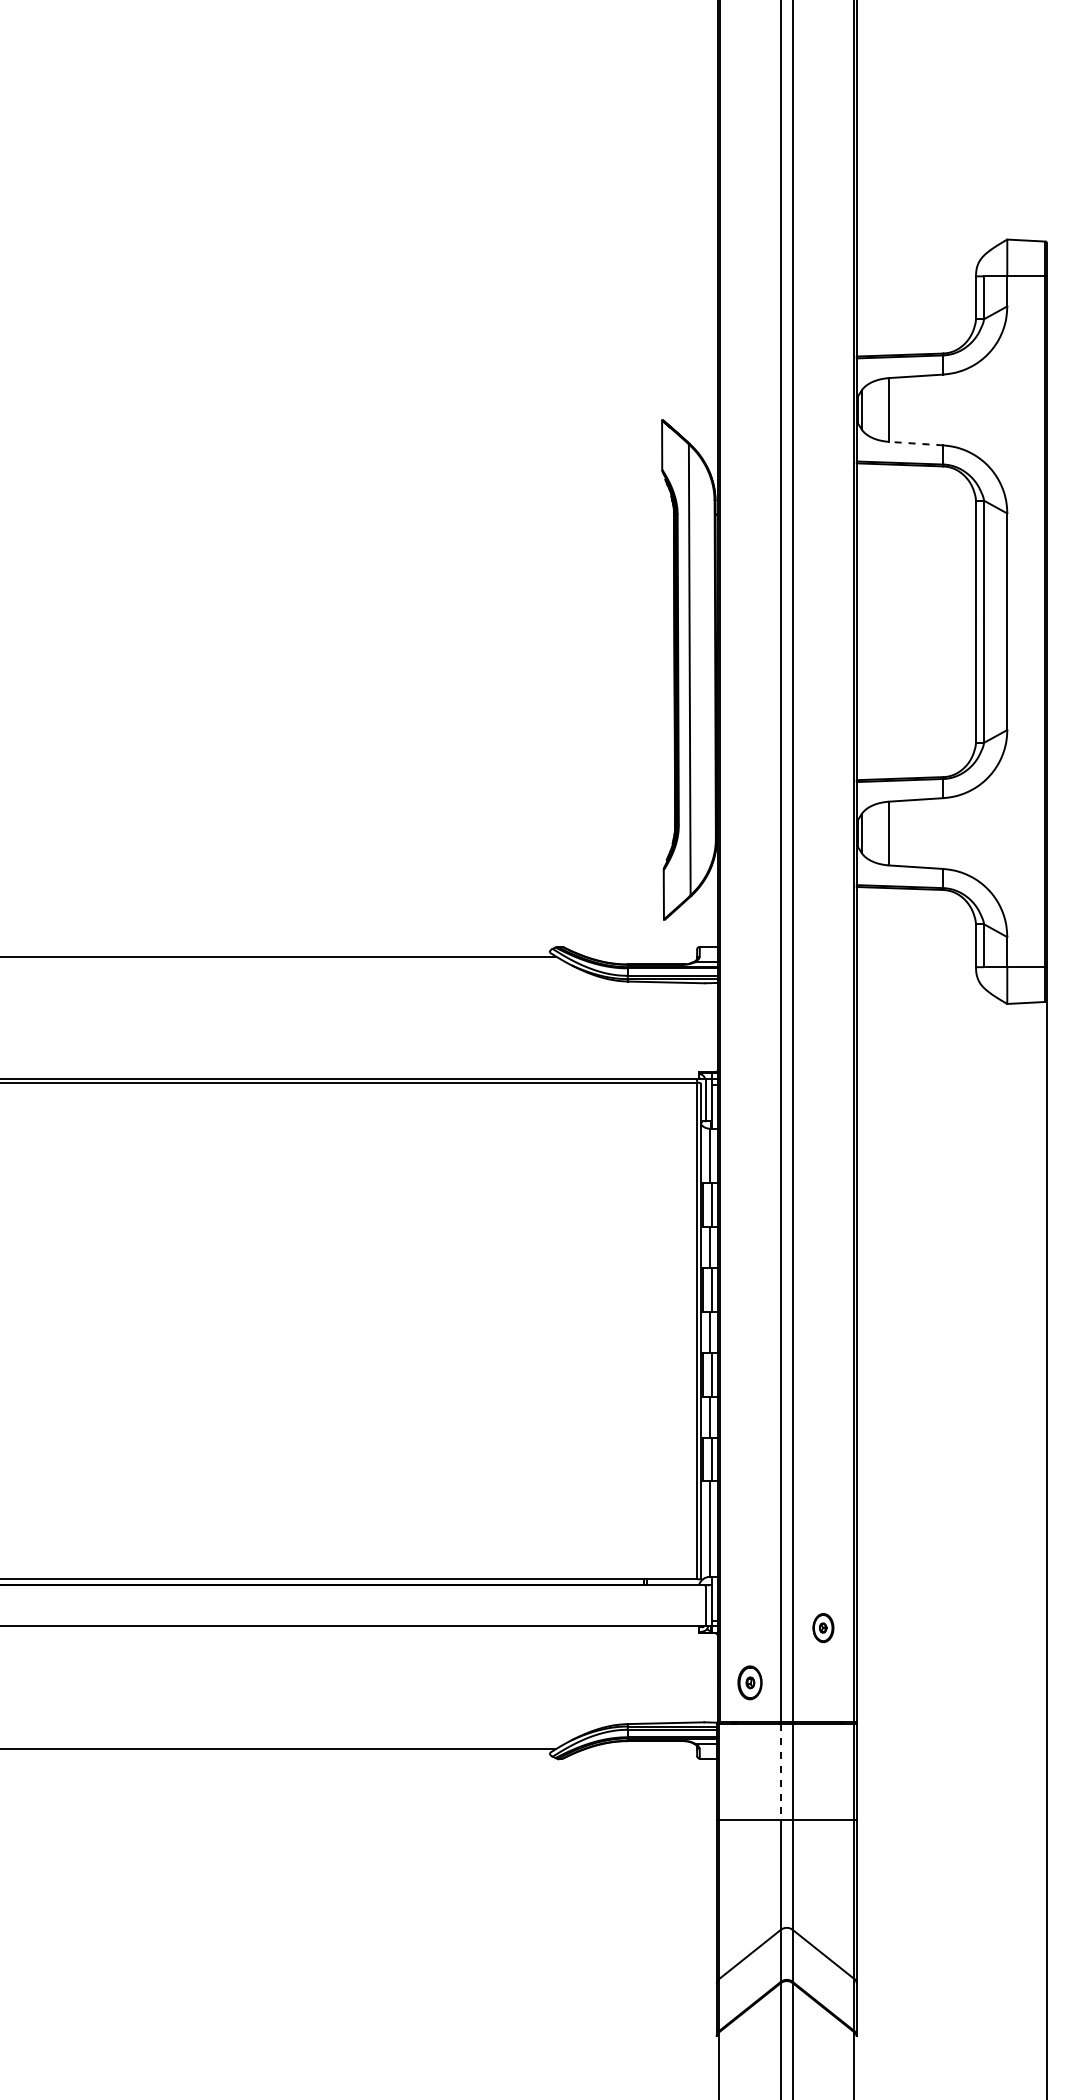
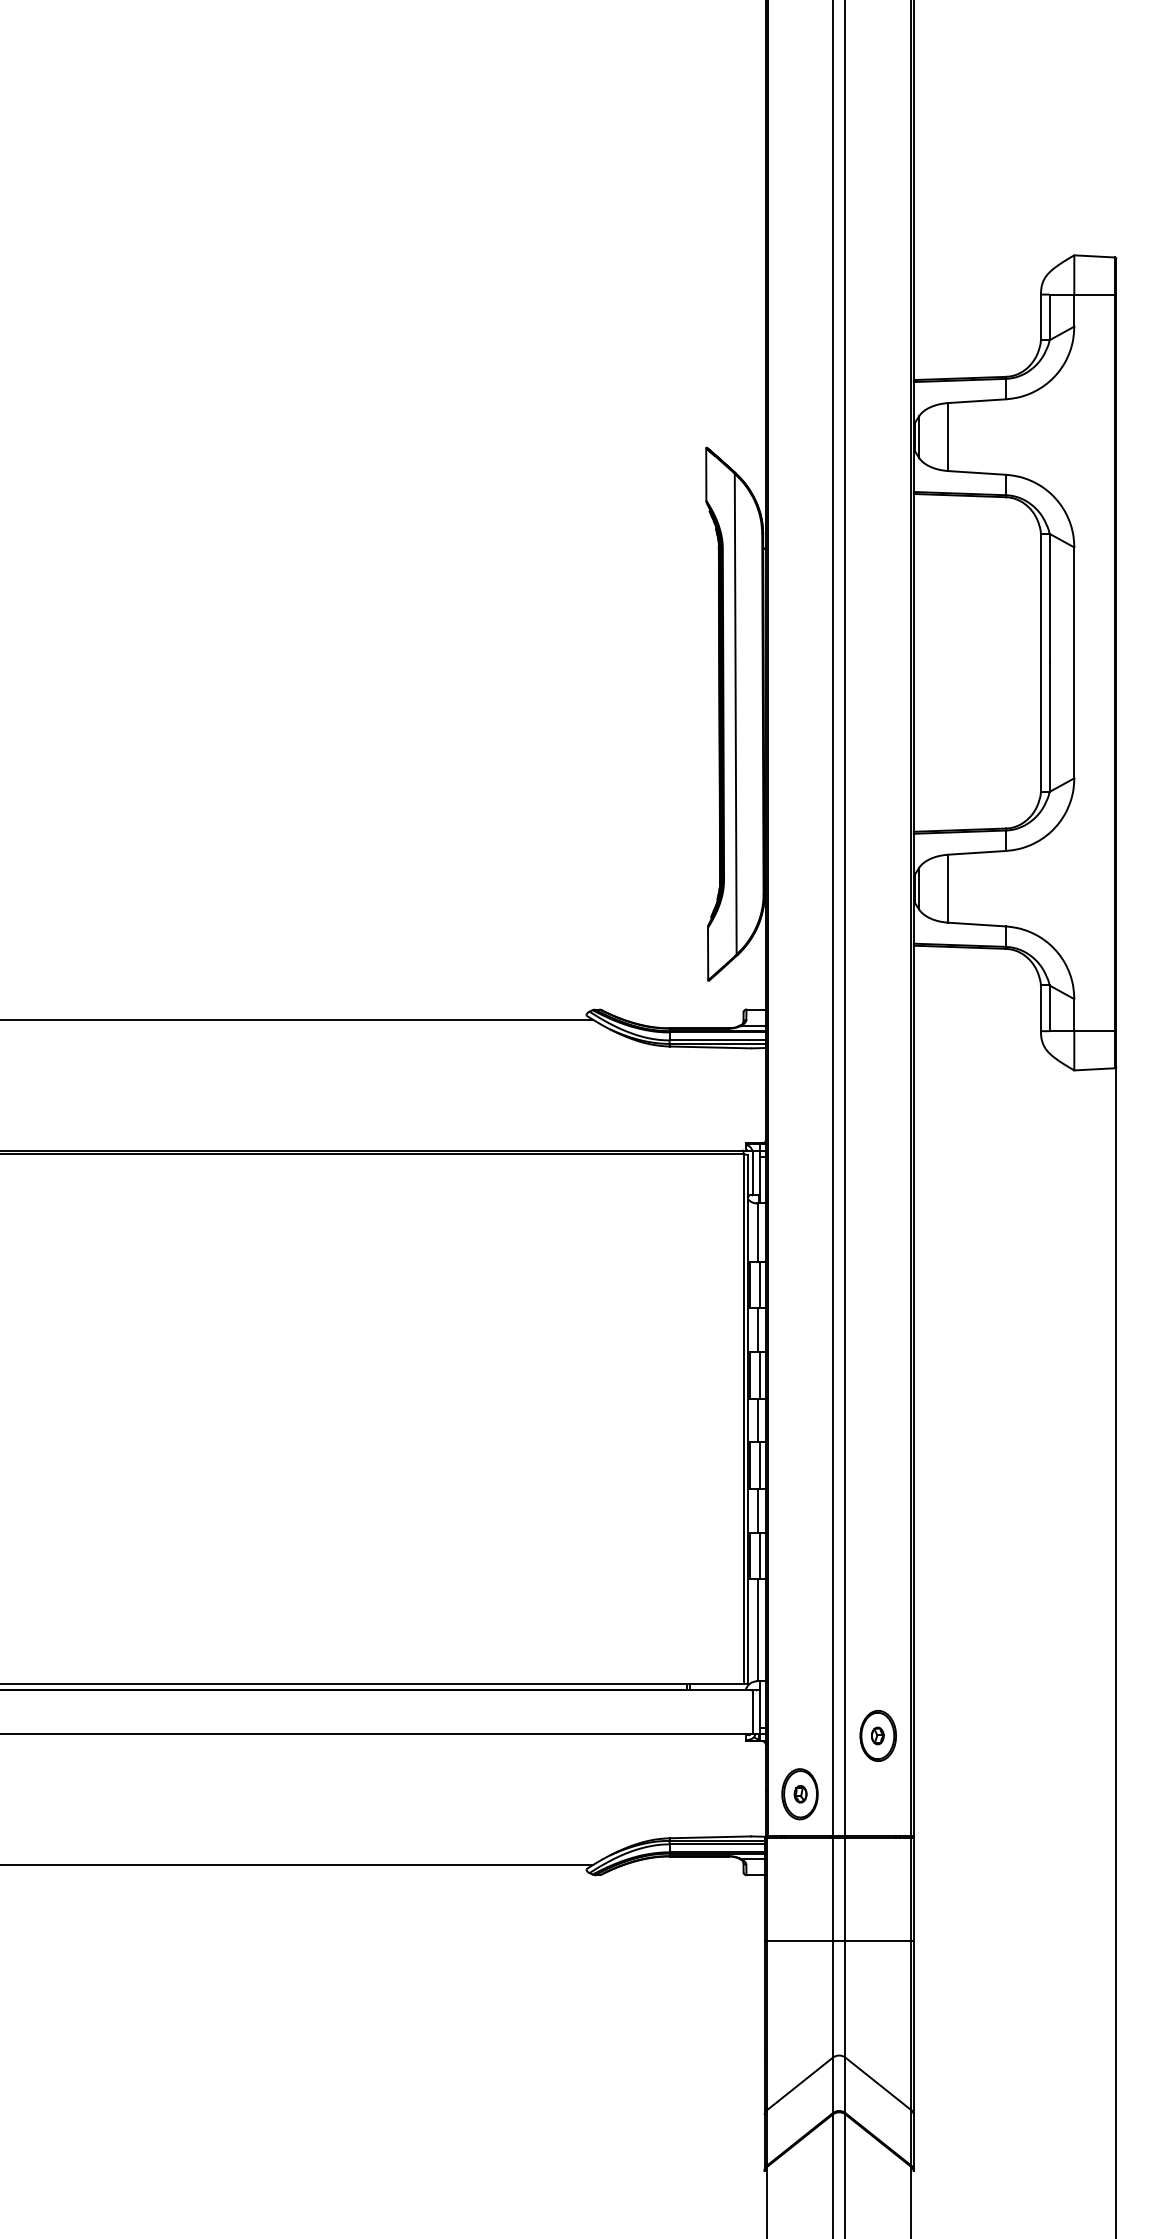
line: (915, 443) -> (976, 472), dashed -> solid
part: (823, 1627) -> (878, 1735), size x1.67
part: (749, 1682) -> (799, 1793), size x1.43
line: (781, 1772) -> (833, 1889), dashed -> solid

